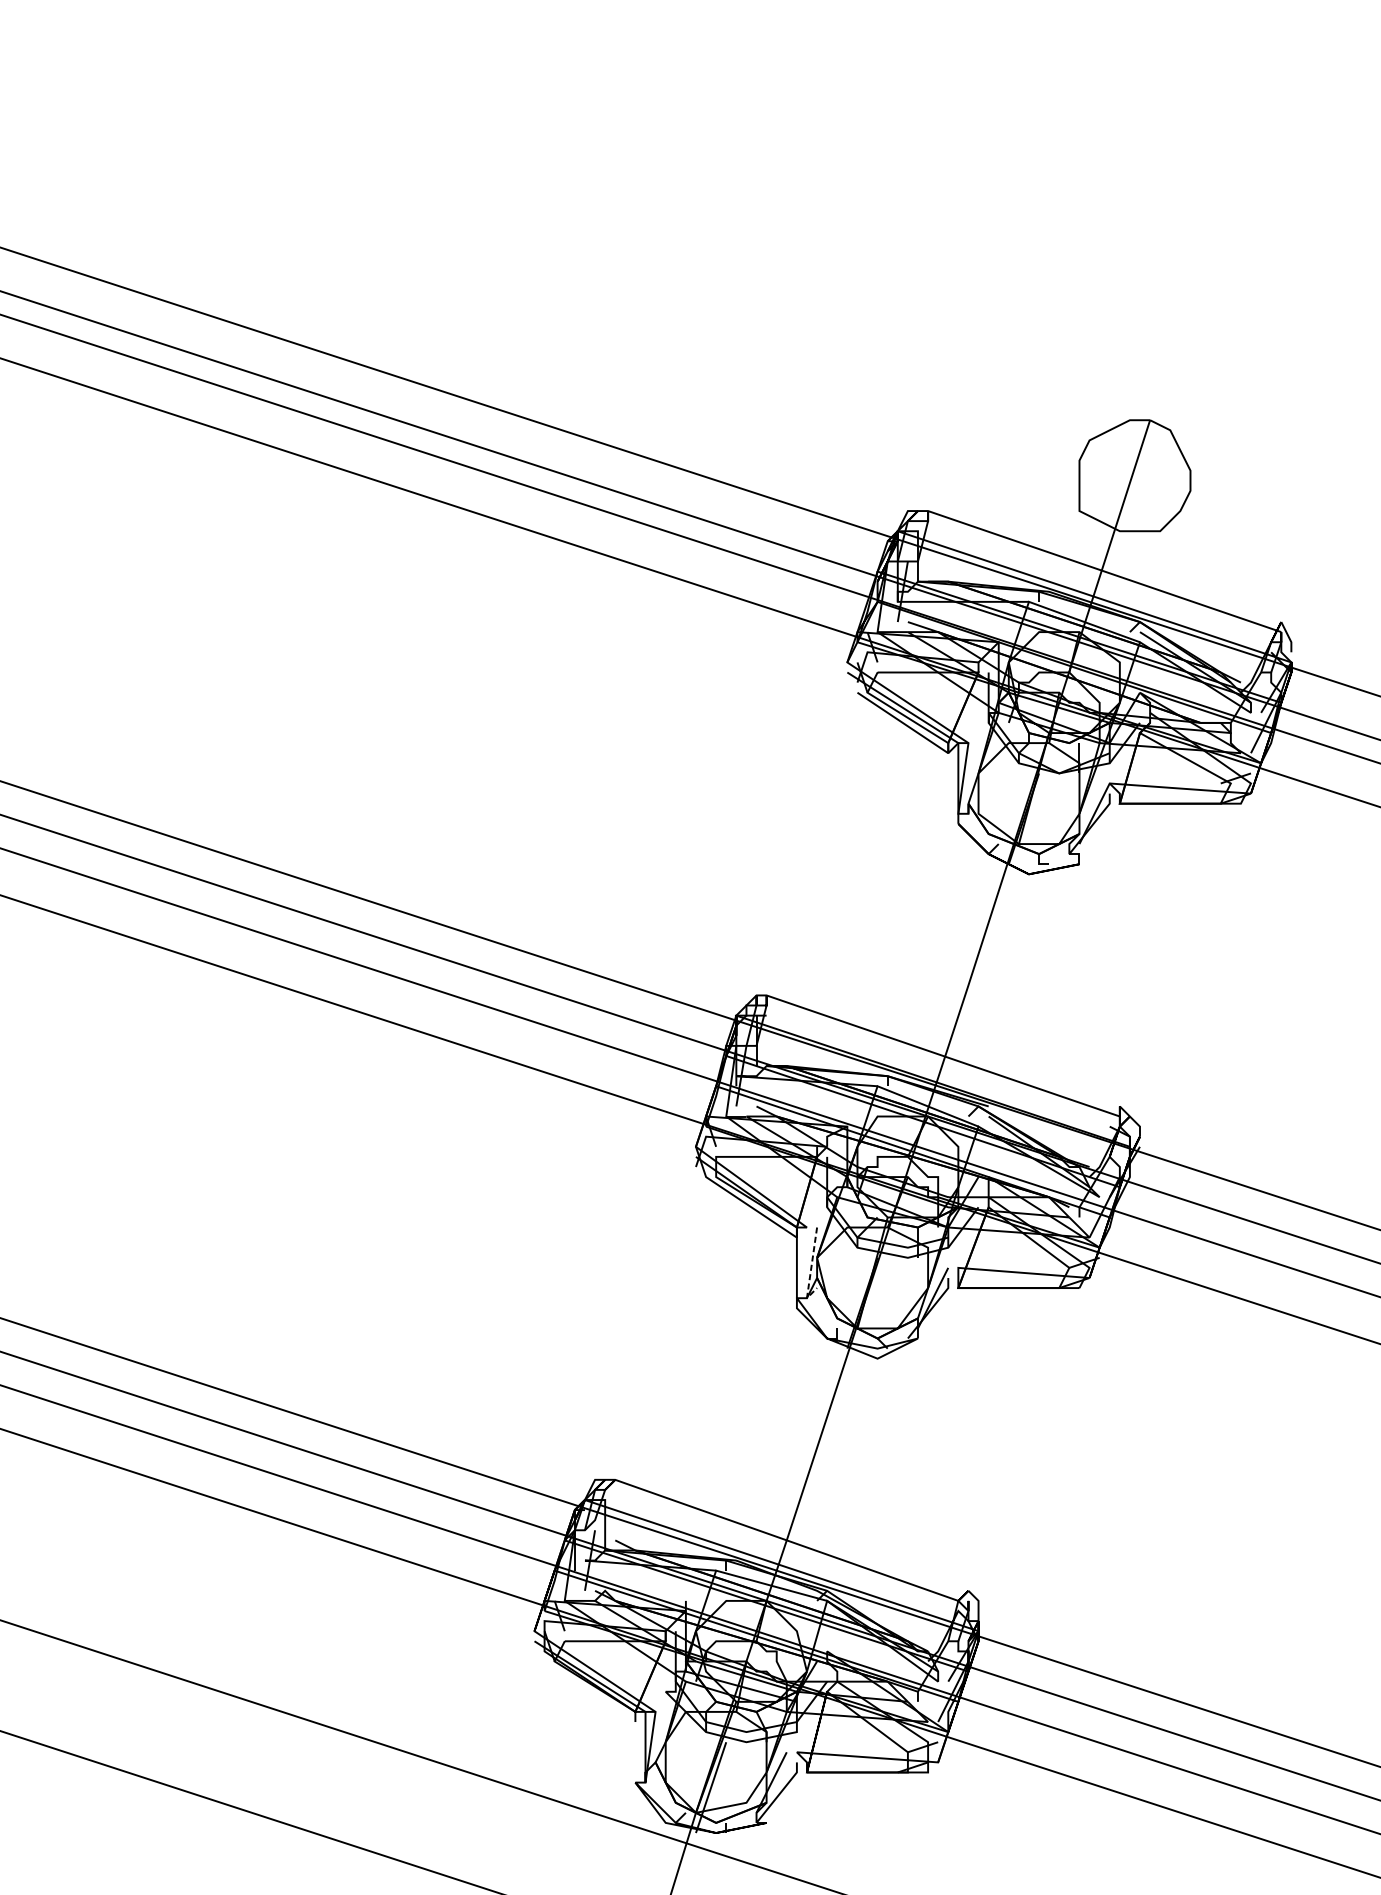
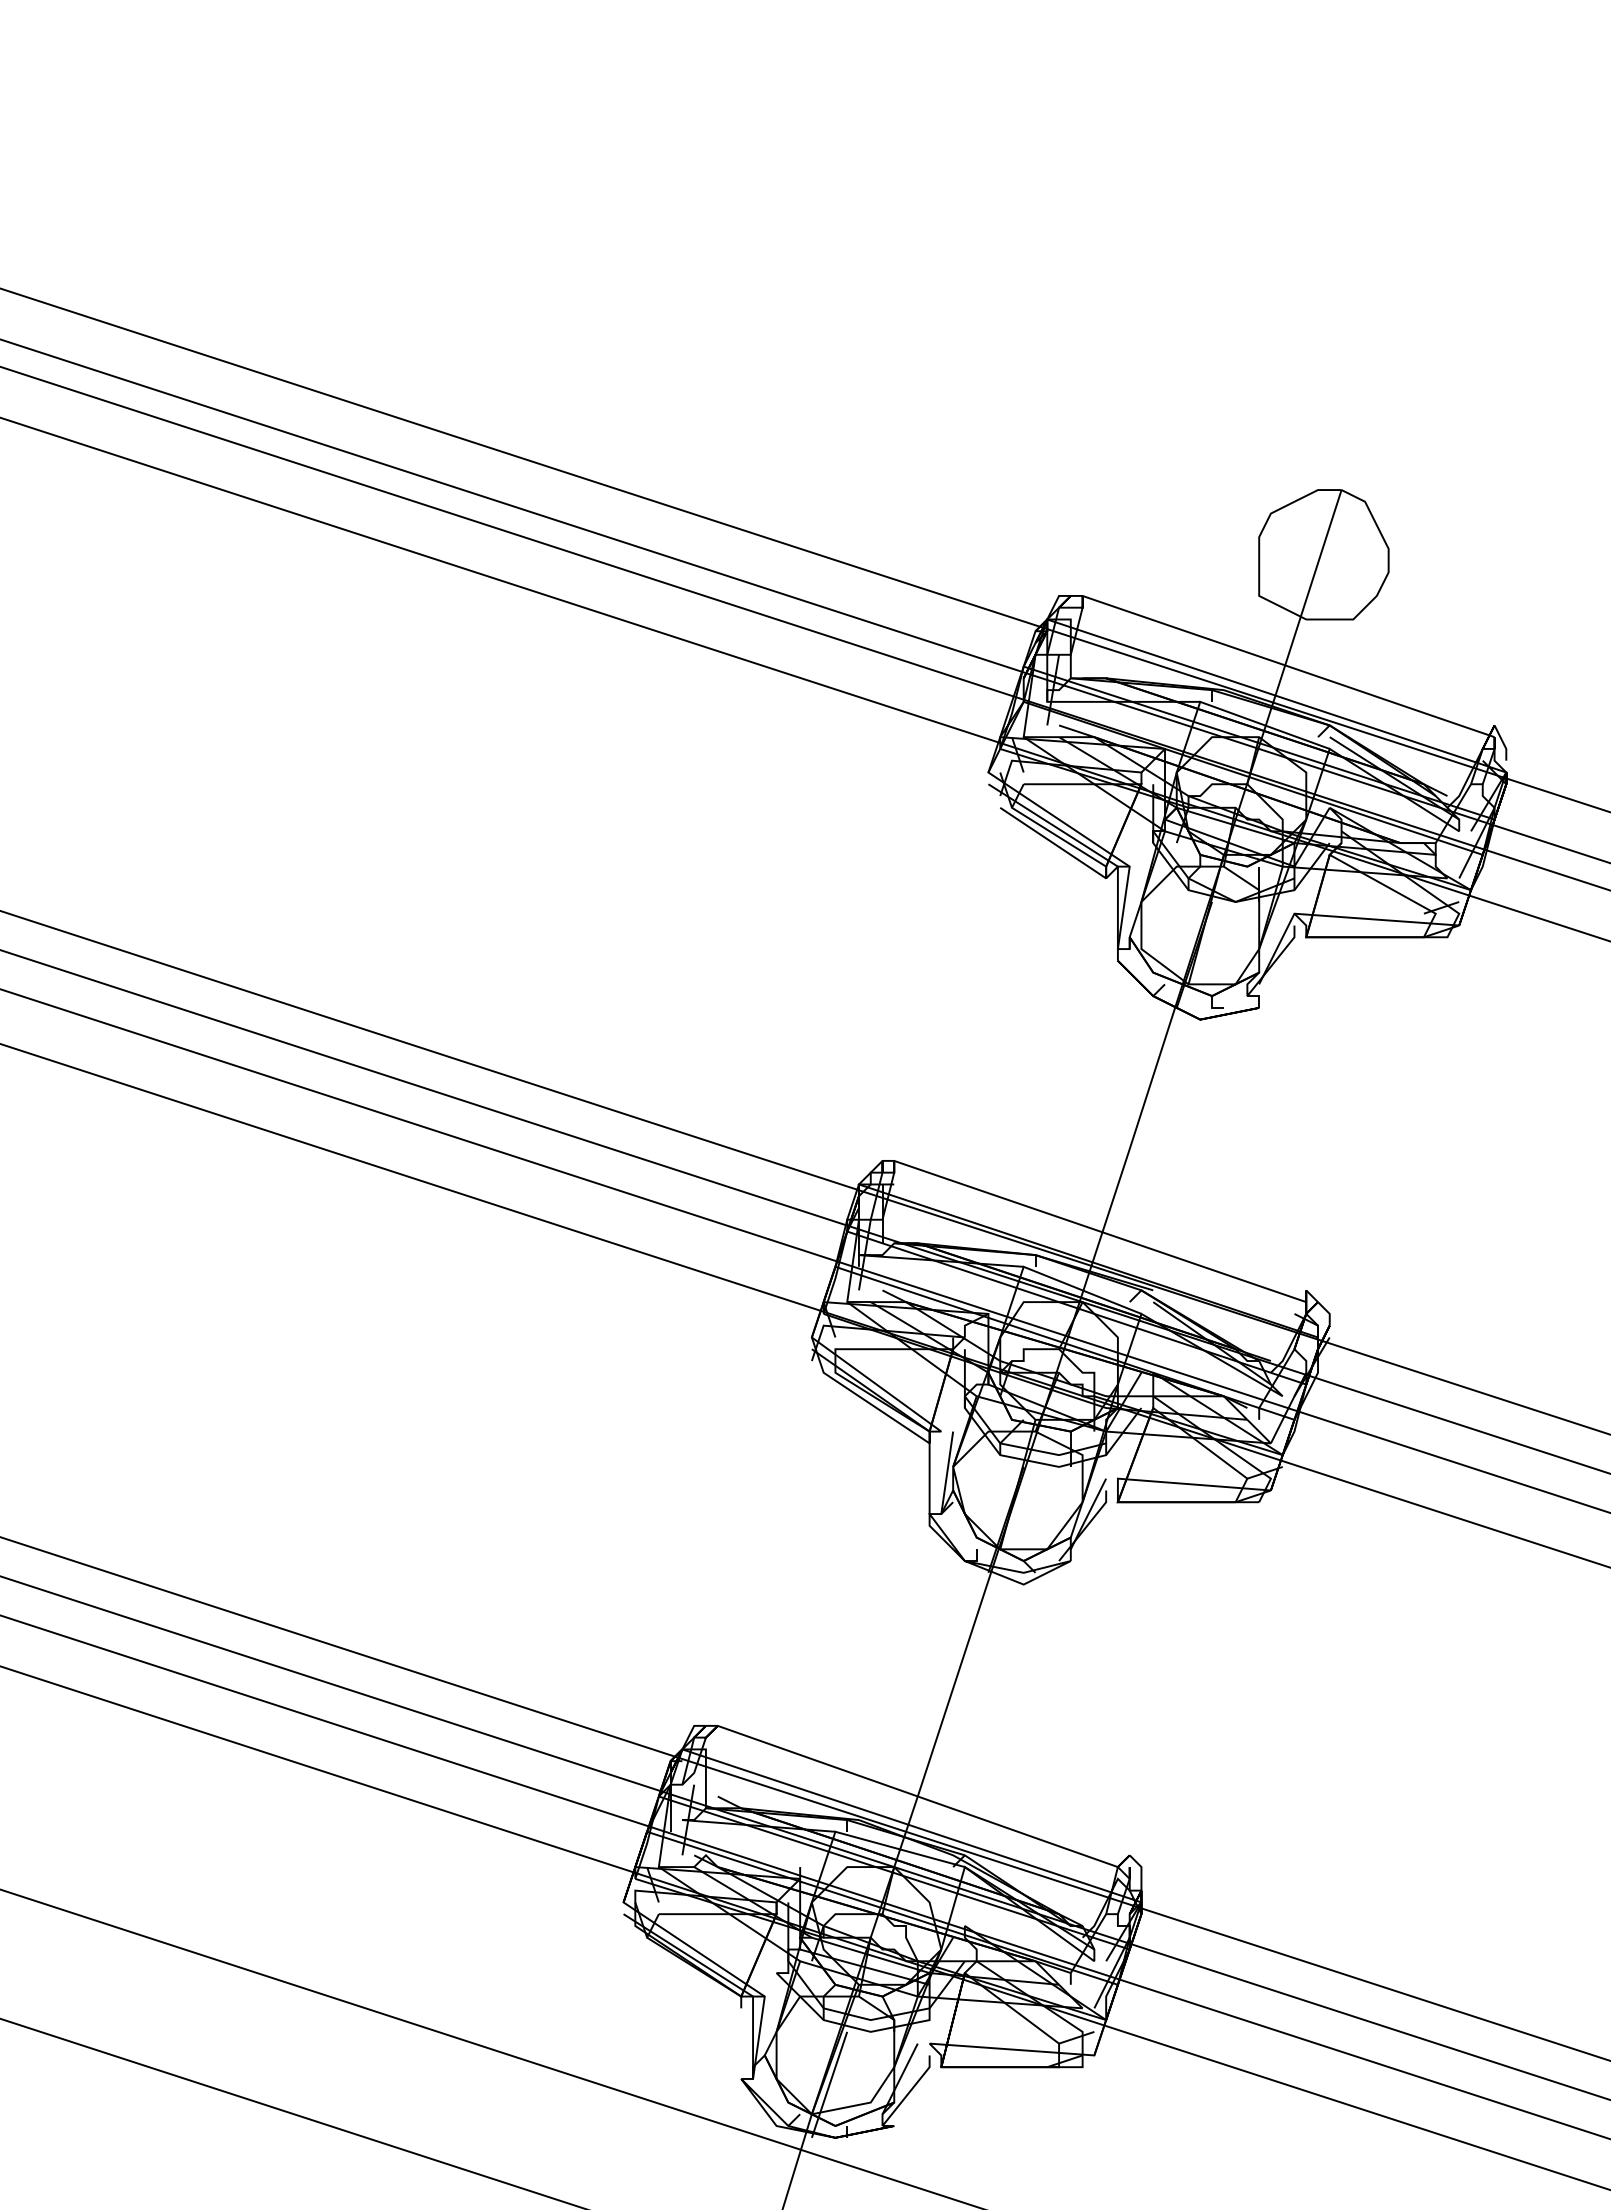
line: (810, 1270) -> (945, 1481), dashed -> solid

